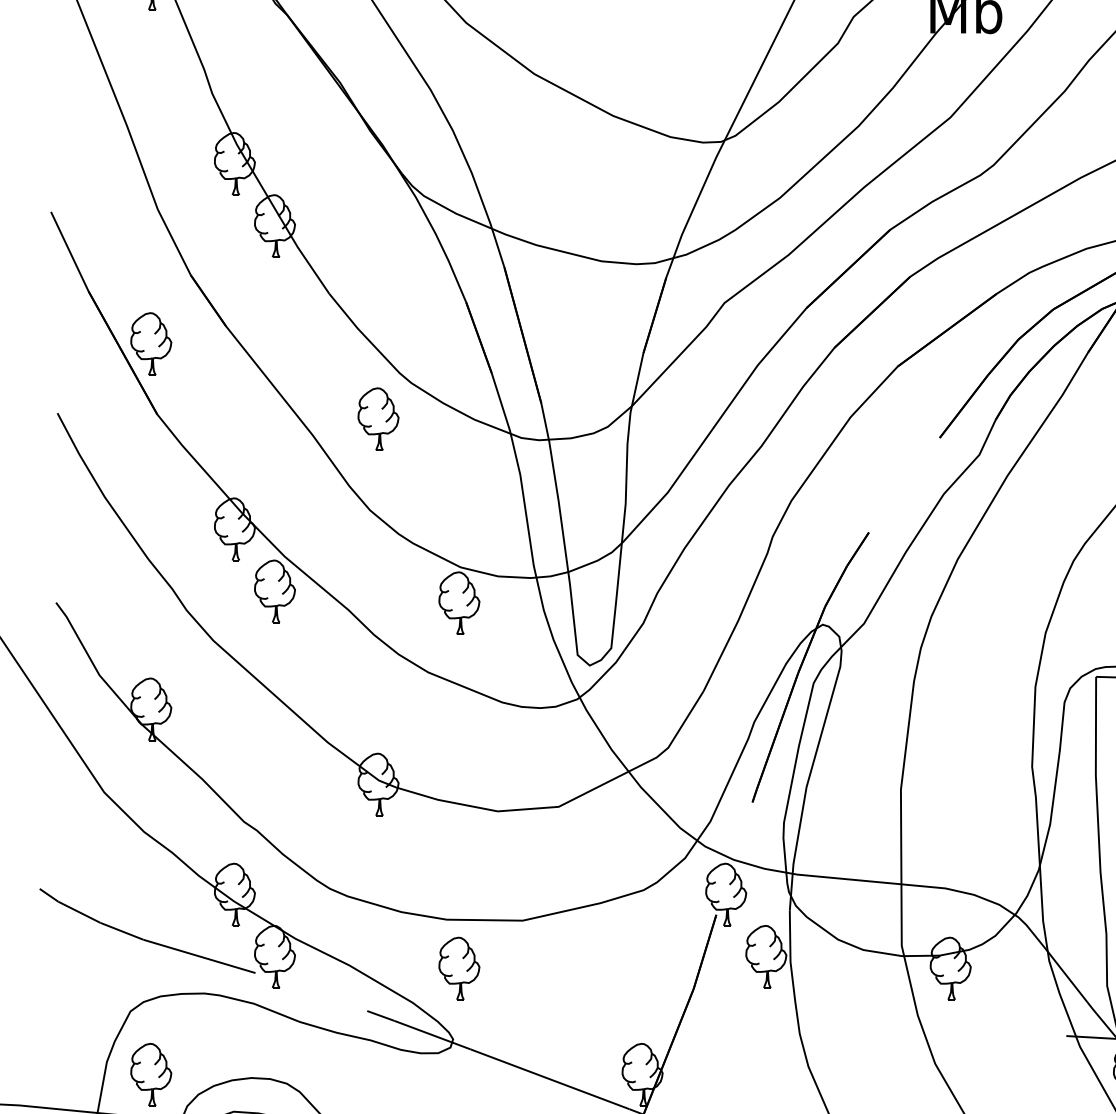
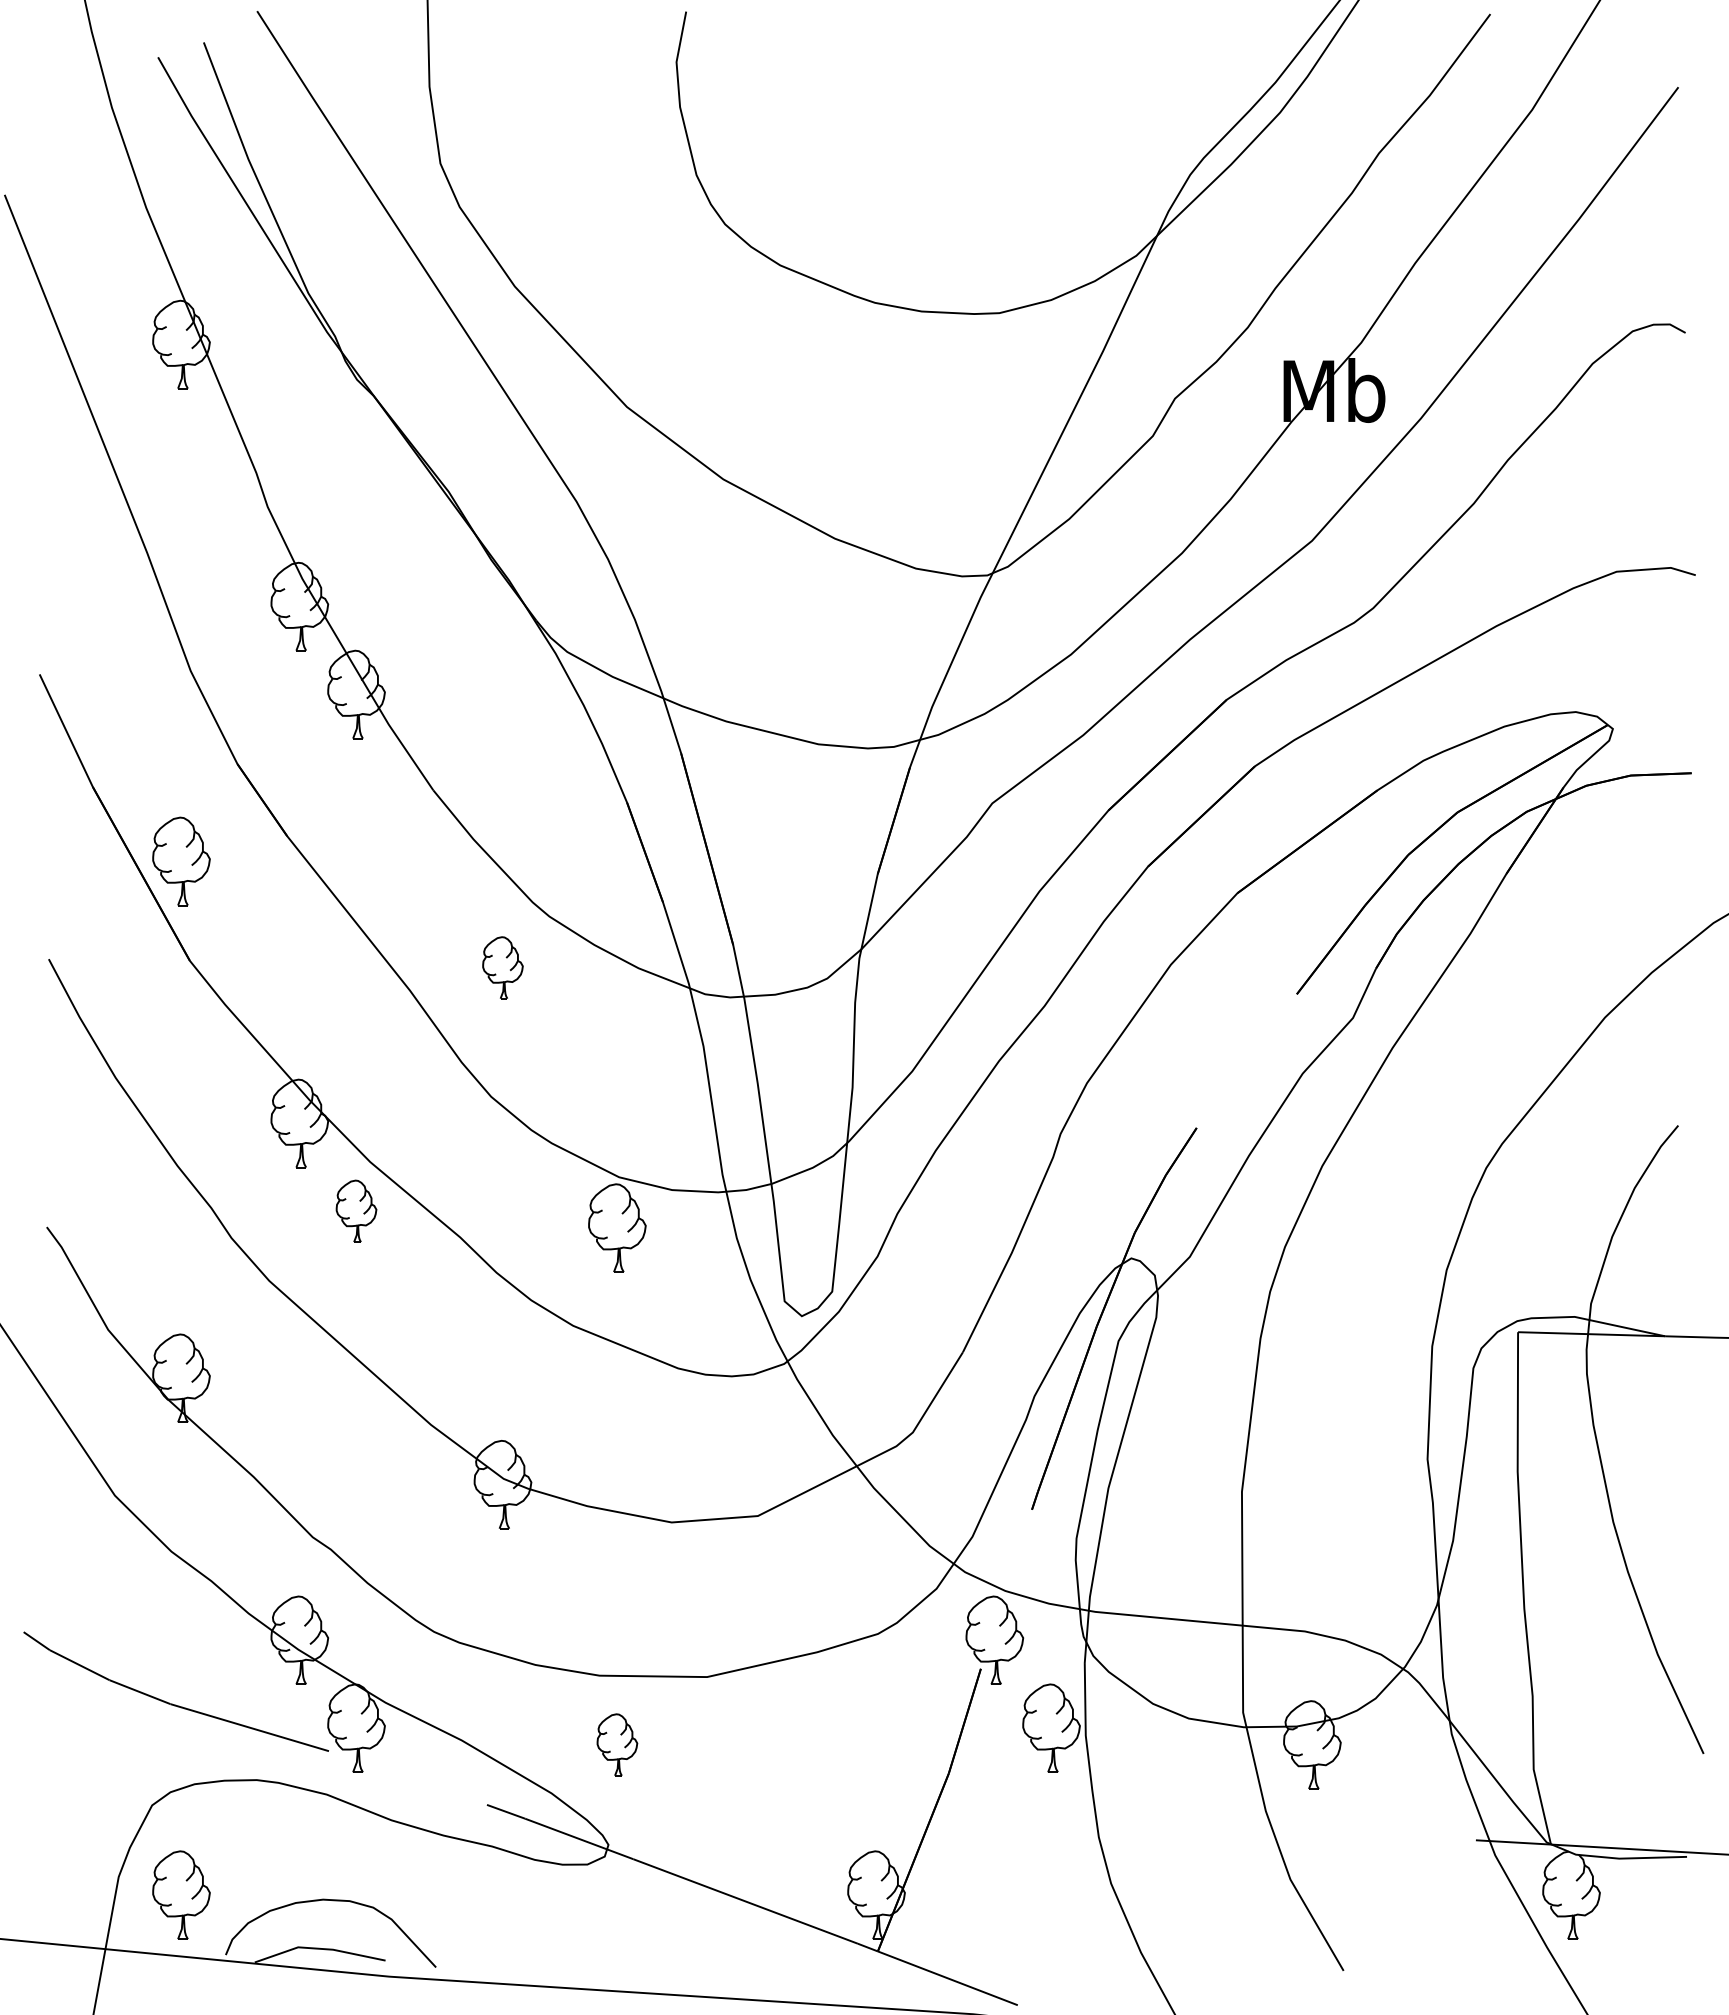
part: (378, 419) -> (502, 967), size x0.7
part: (275, 590) -> (356, 1210), size x0.7
part: (459, 968) -> (617, 1744), size x0.7

